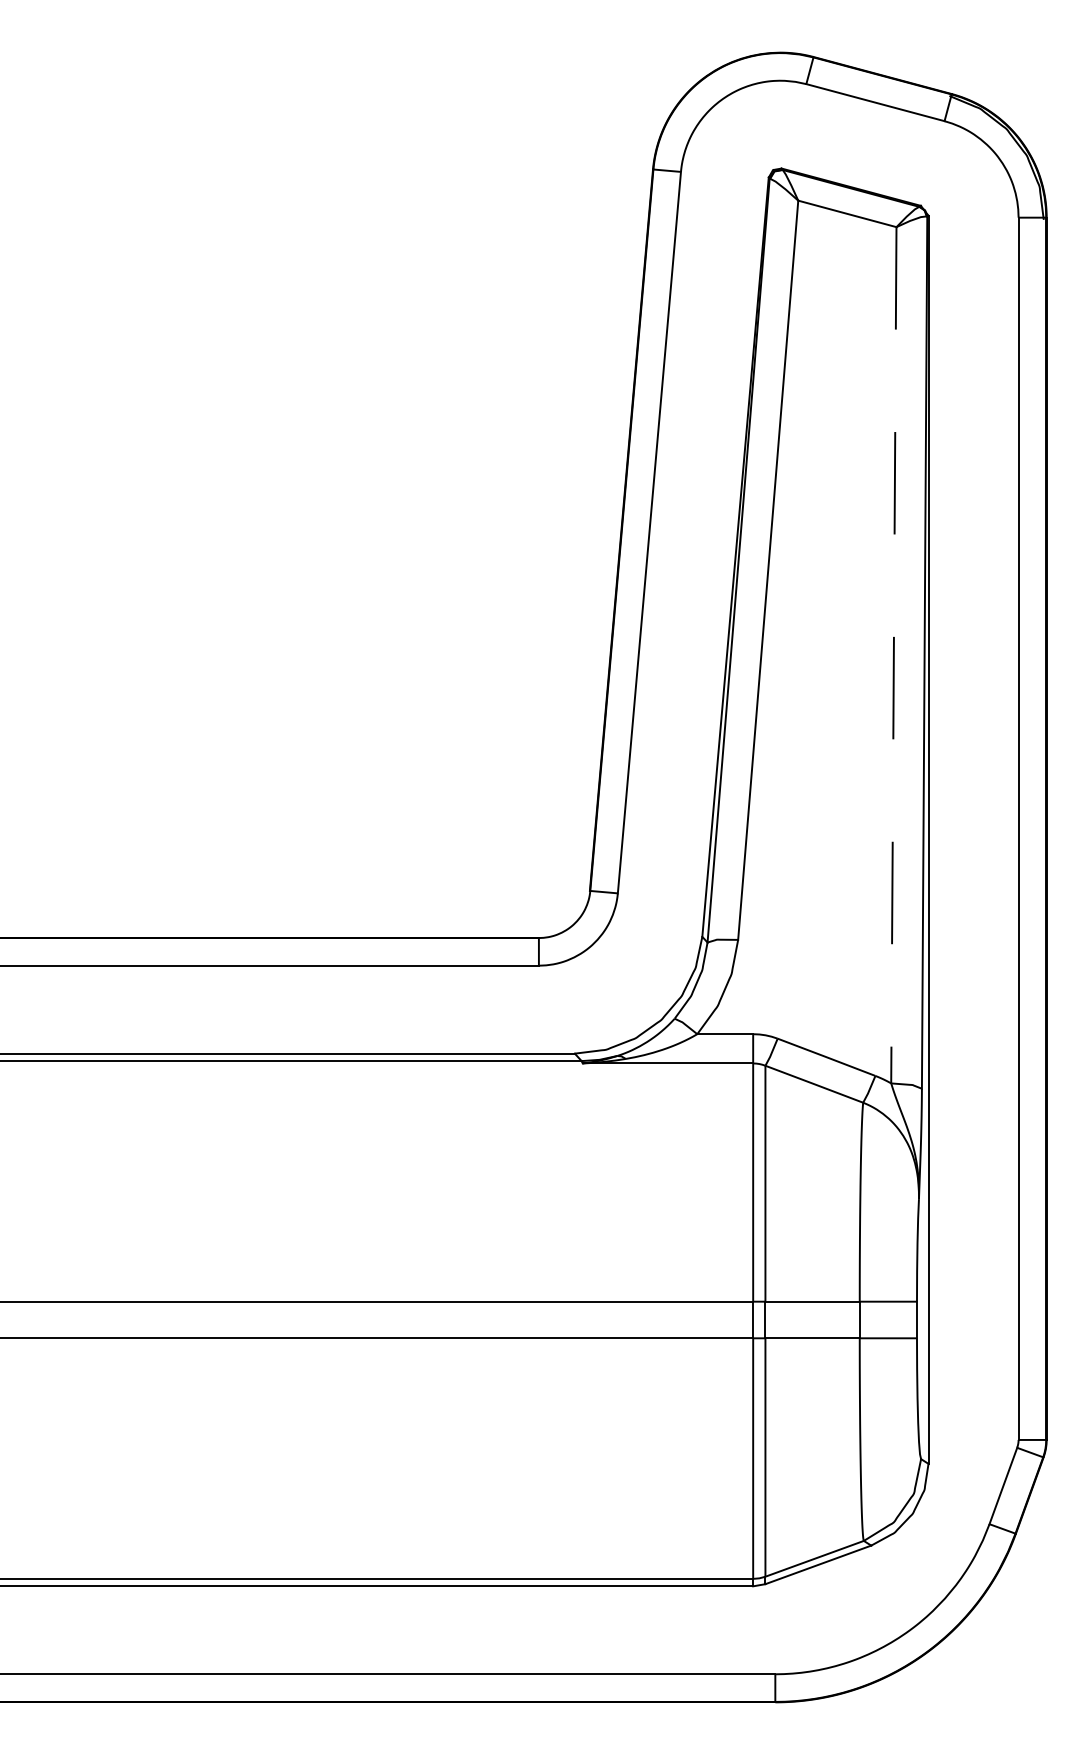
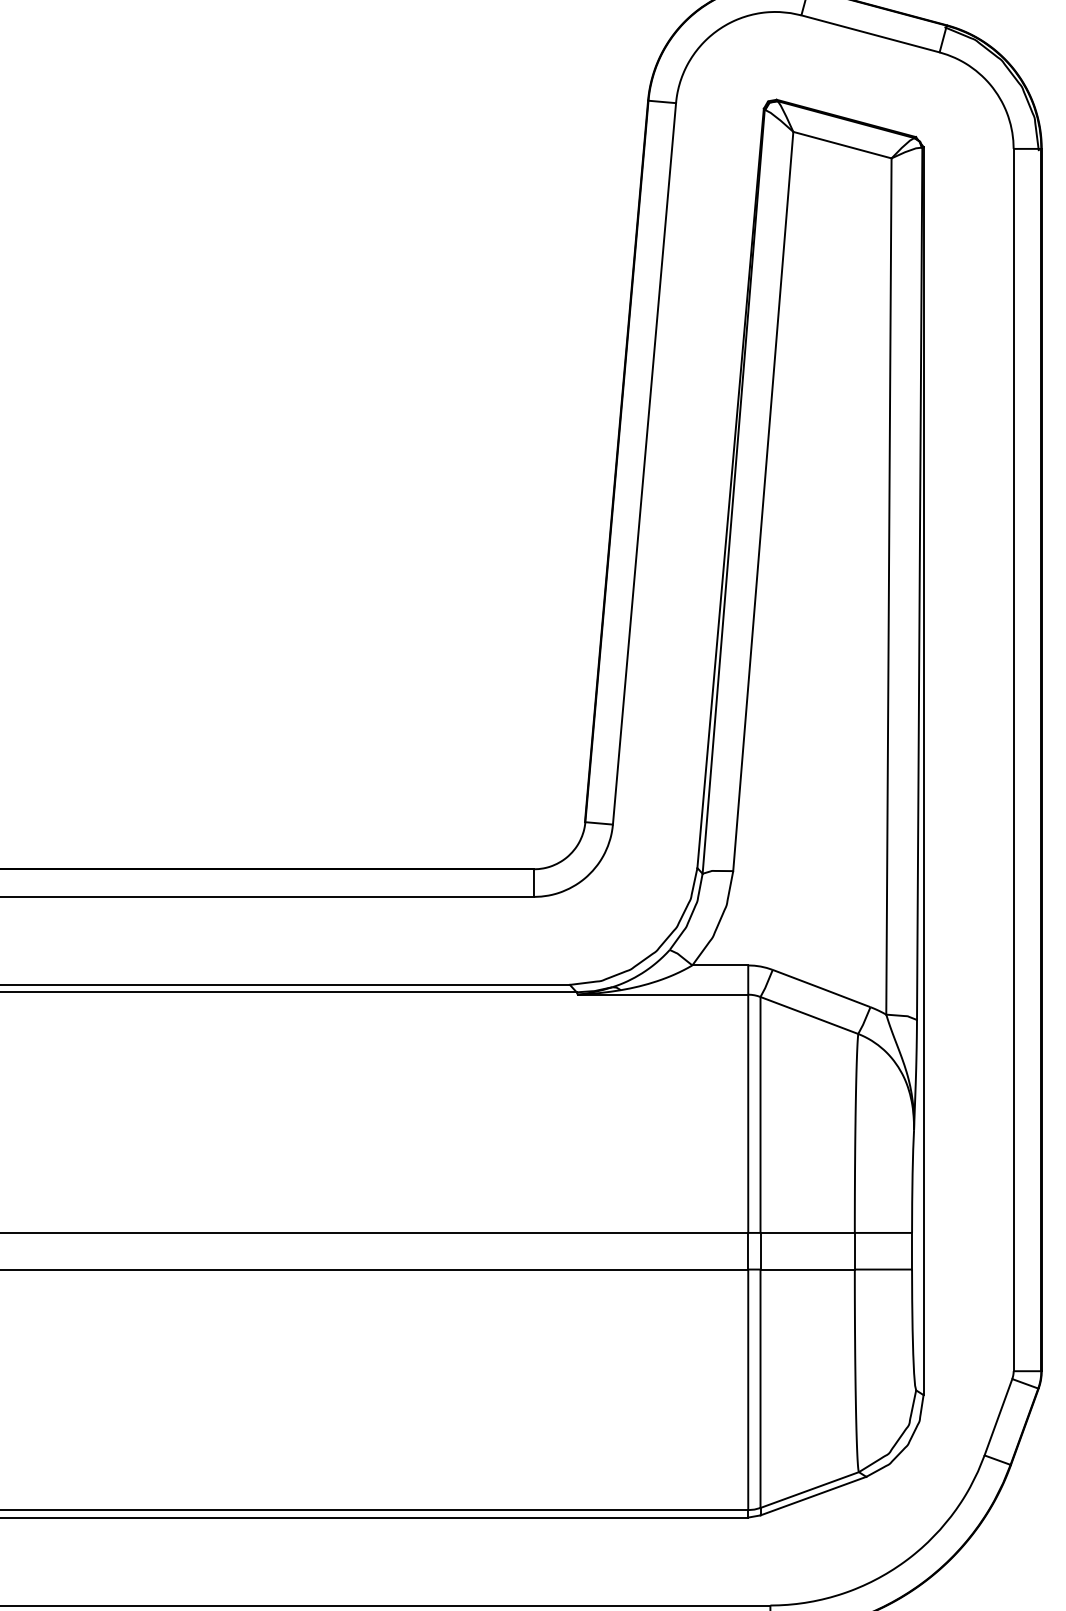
line: (893, 655) -> (888, 586), dashed -> solid

